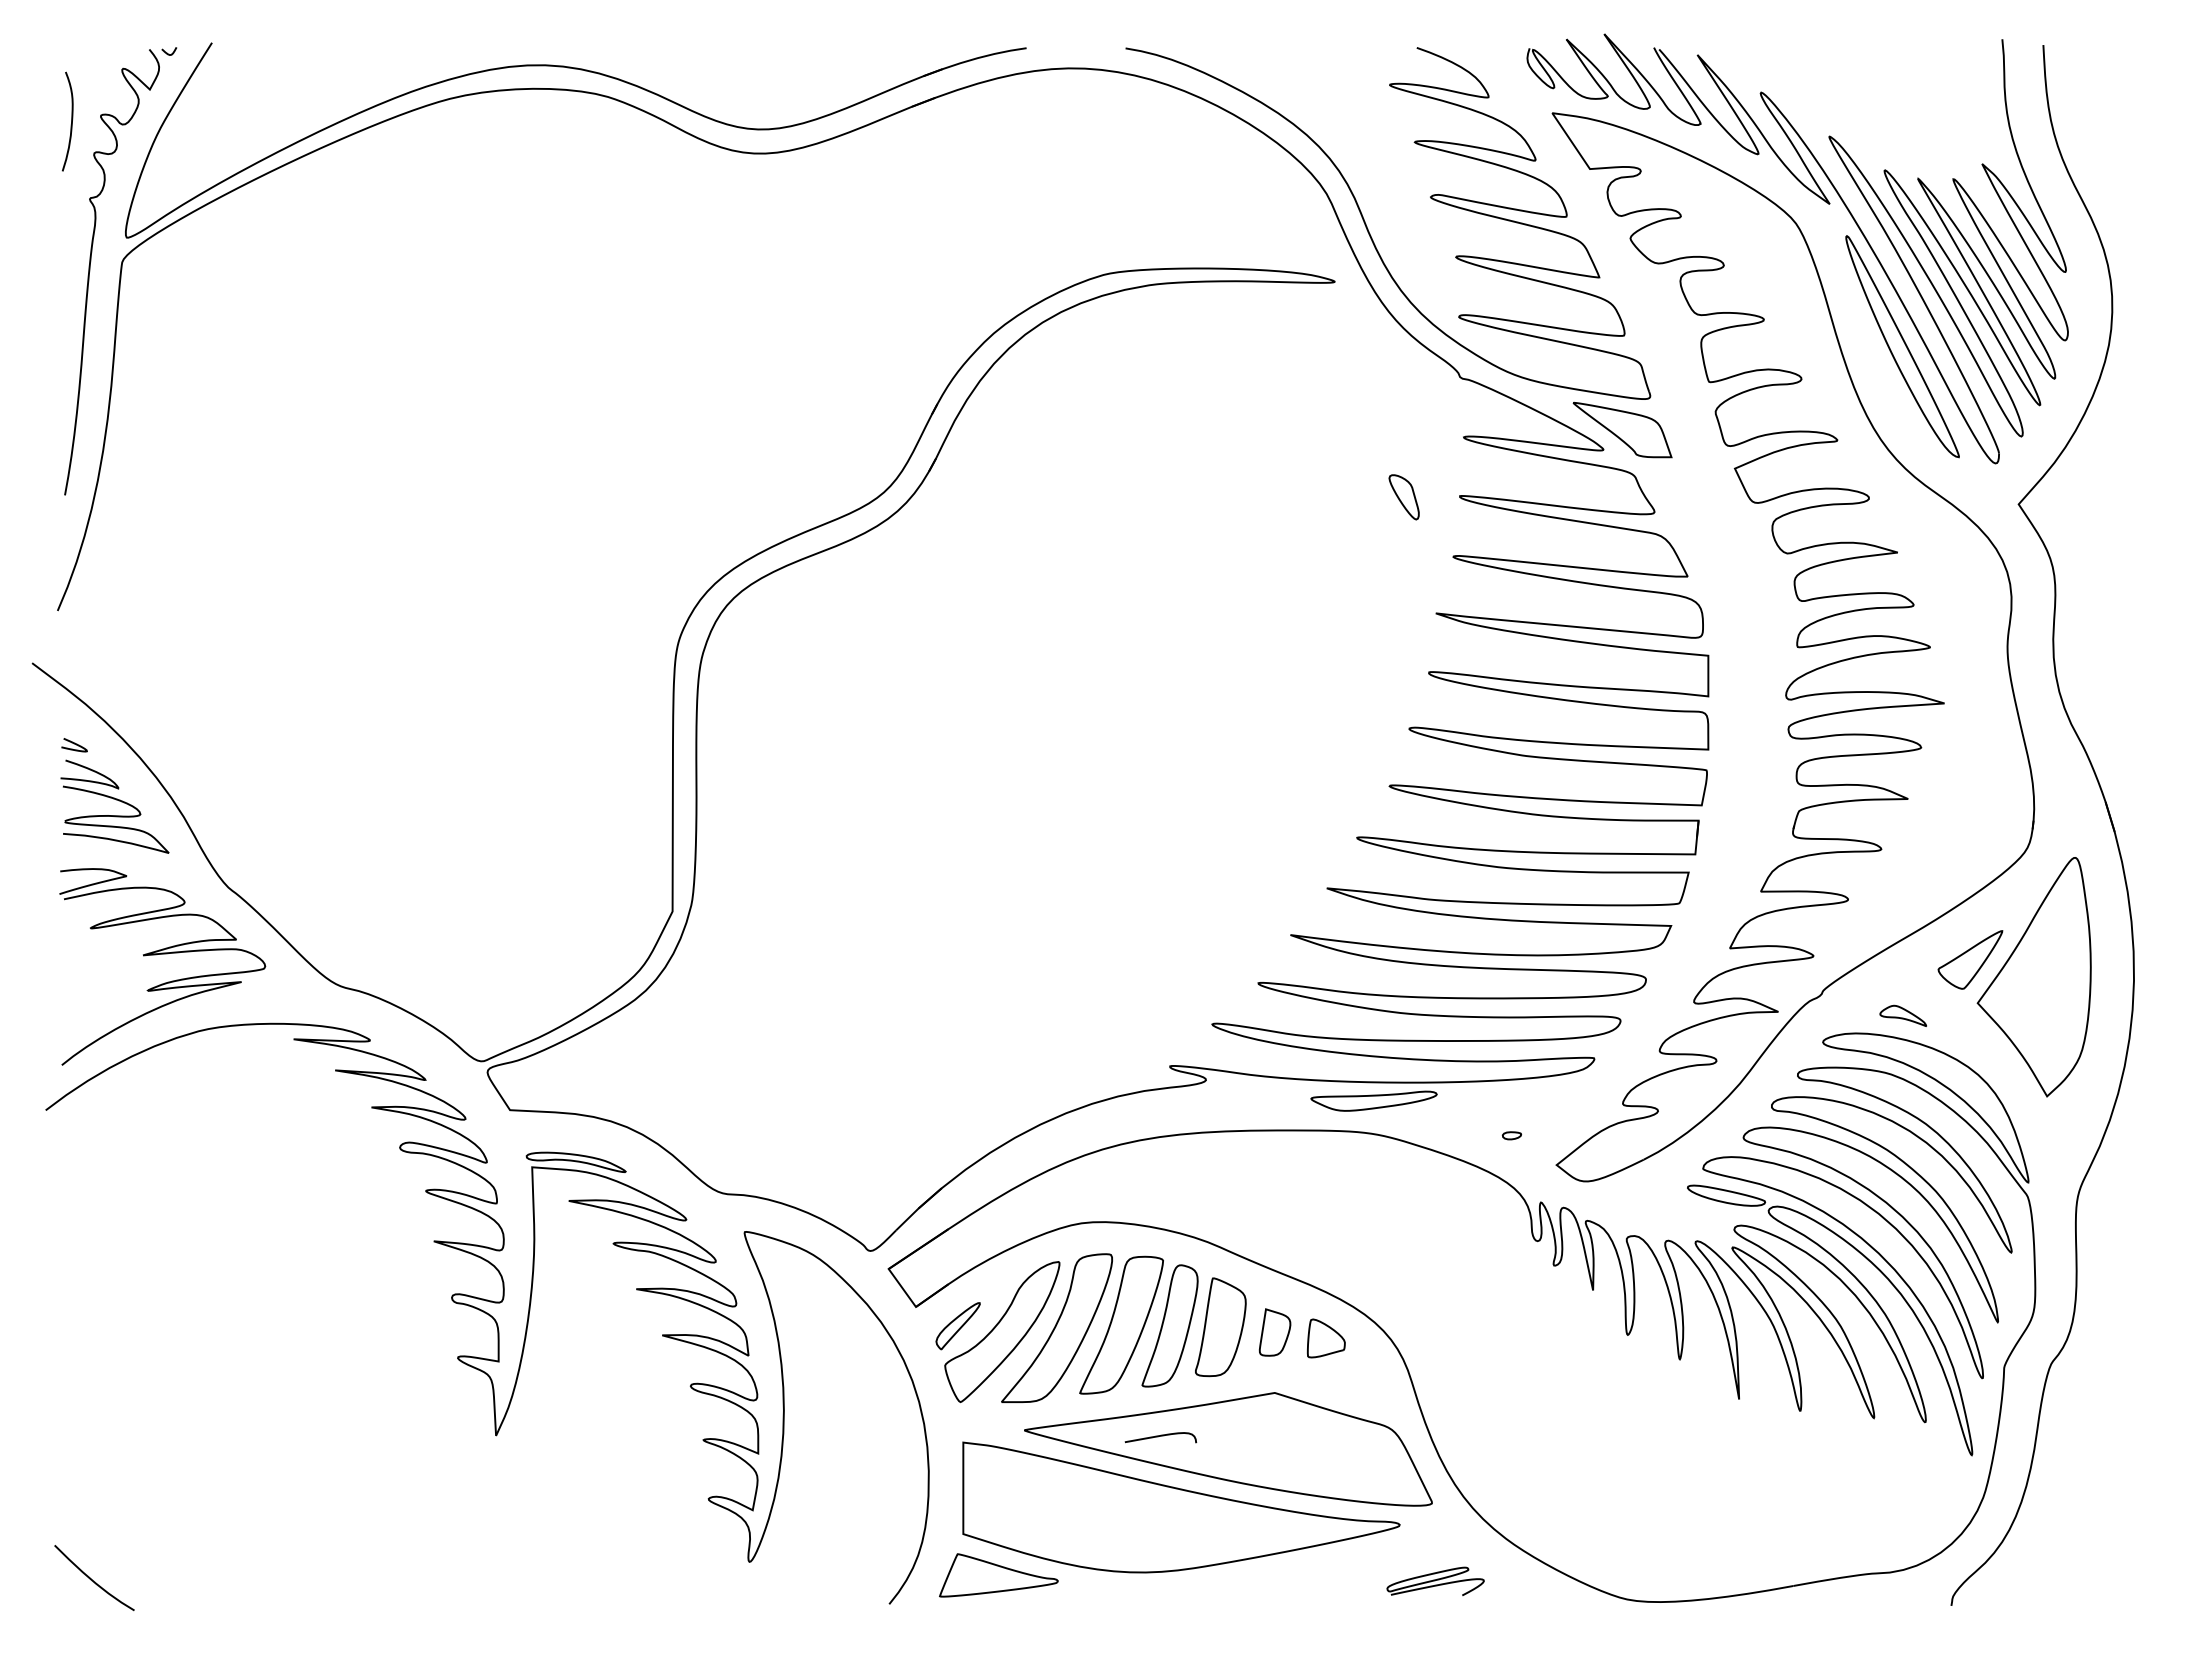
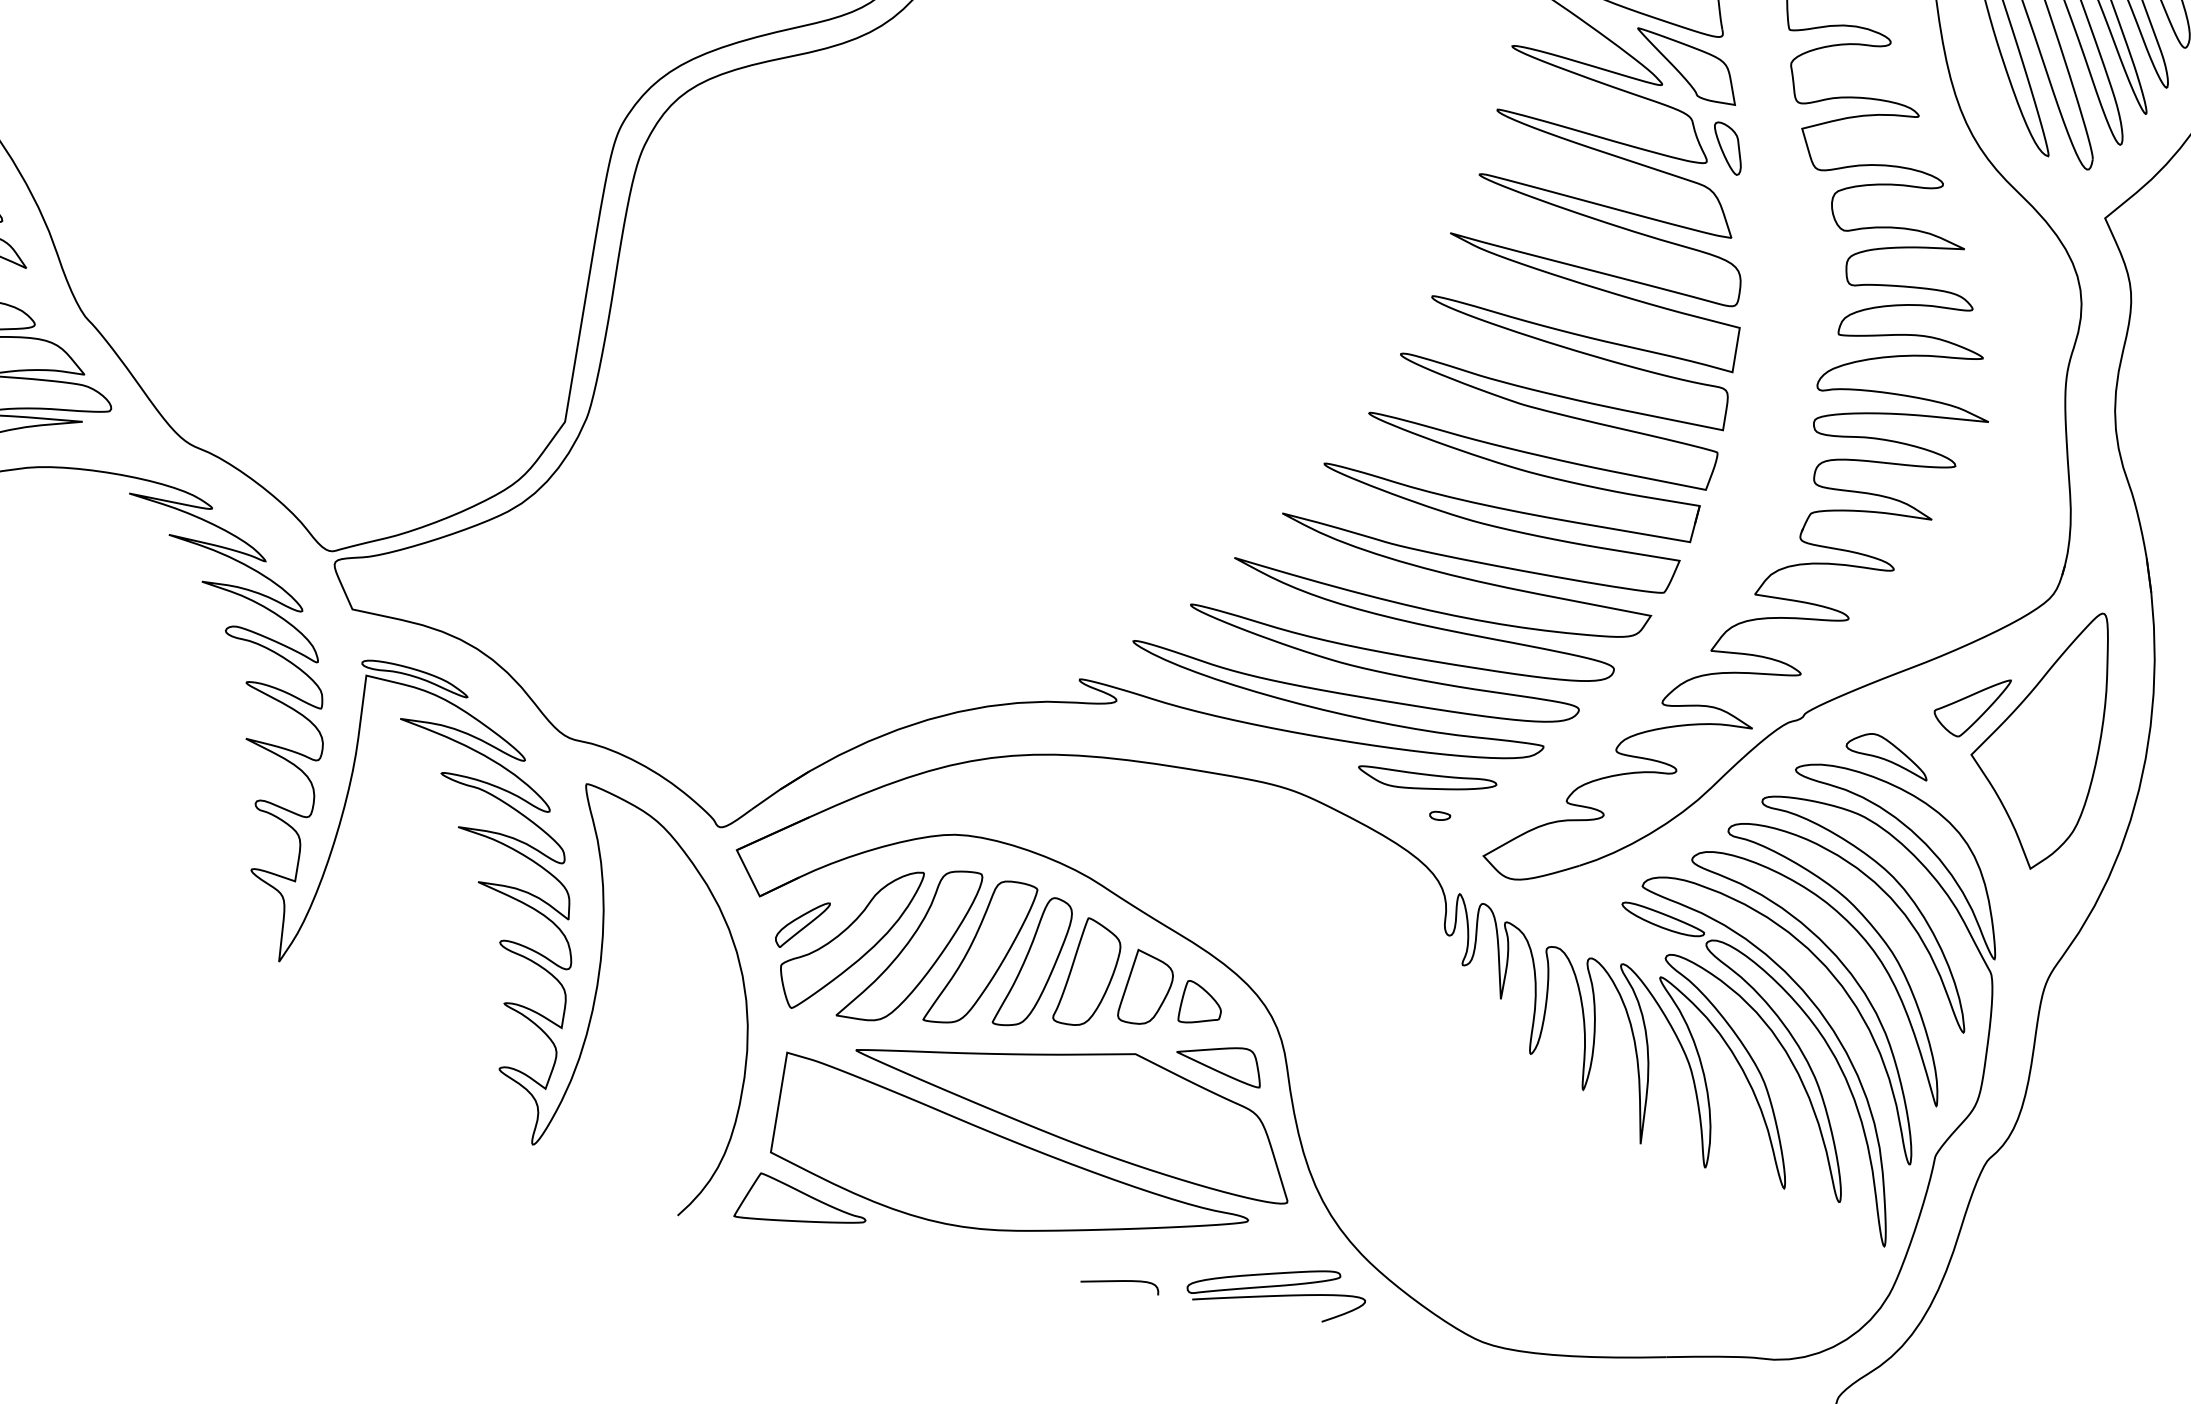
part: (1403, 497) -> (1726, 148), moved
part: (1903, 1015) -> (1888, 754), size x1.67
part: (1373, 1100) -> (1426, 780), moved
part: (1274, 1332) -> (1146, 988), size x1.43
part: (1351, 1388) -> (1220, 1063), added
curve: (1160, 1436) -> (1120, 1281), moved
part: (1435, 1581) -> (1277, 1288), size x1.67

